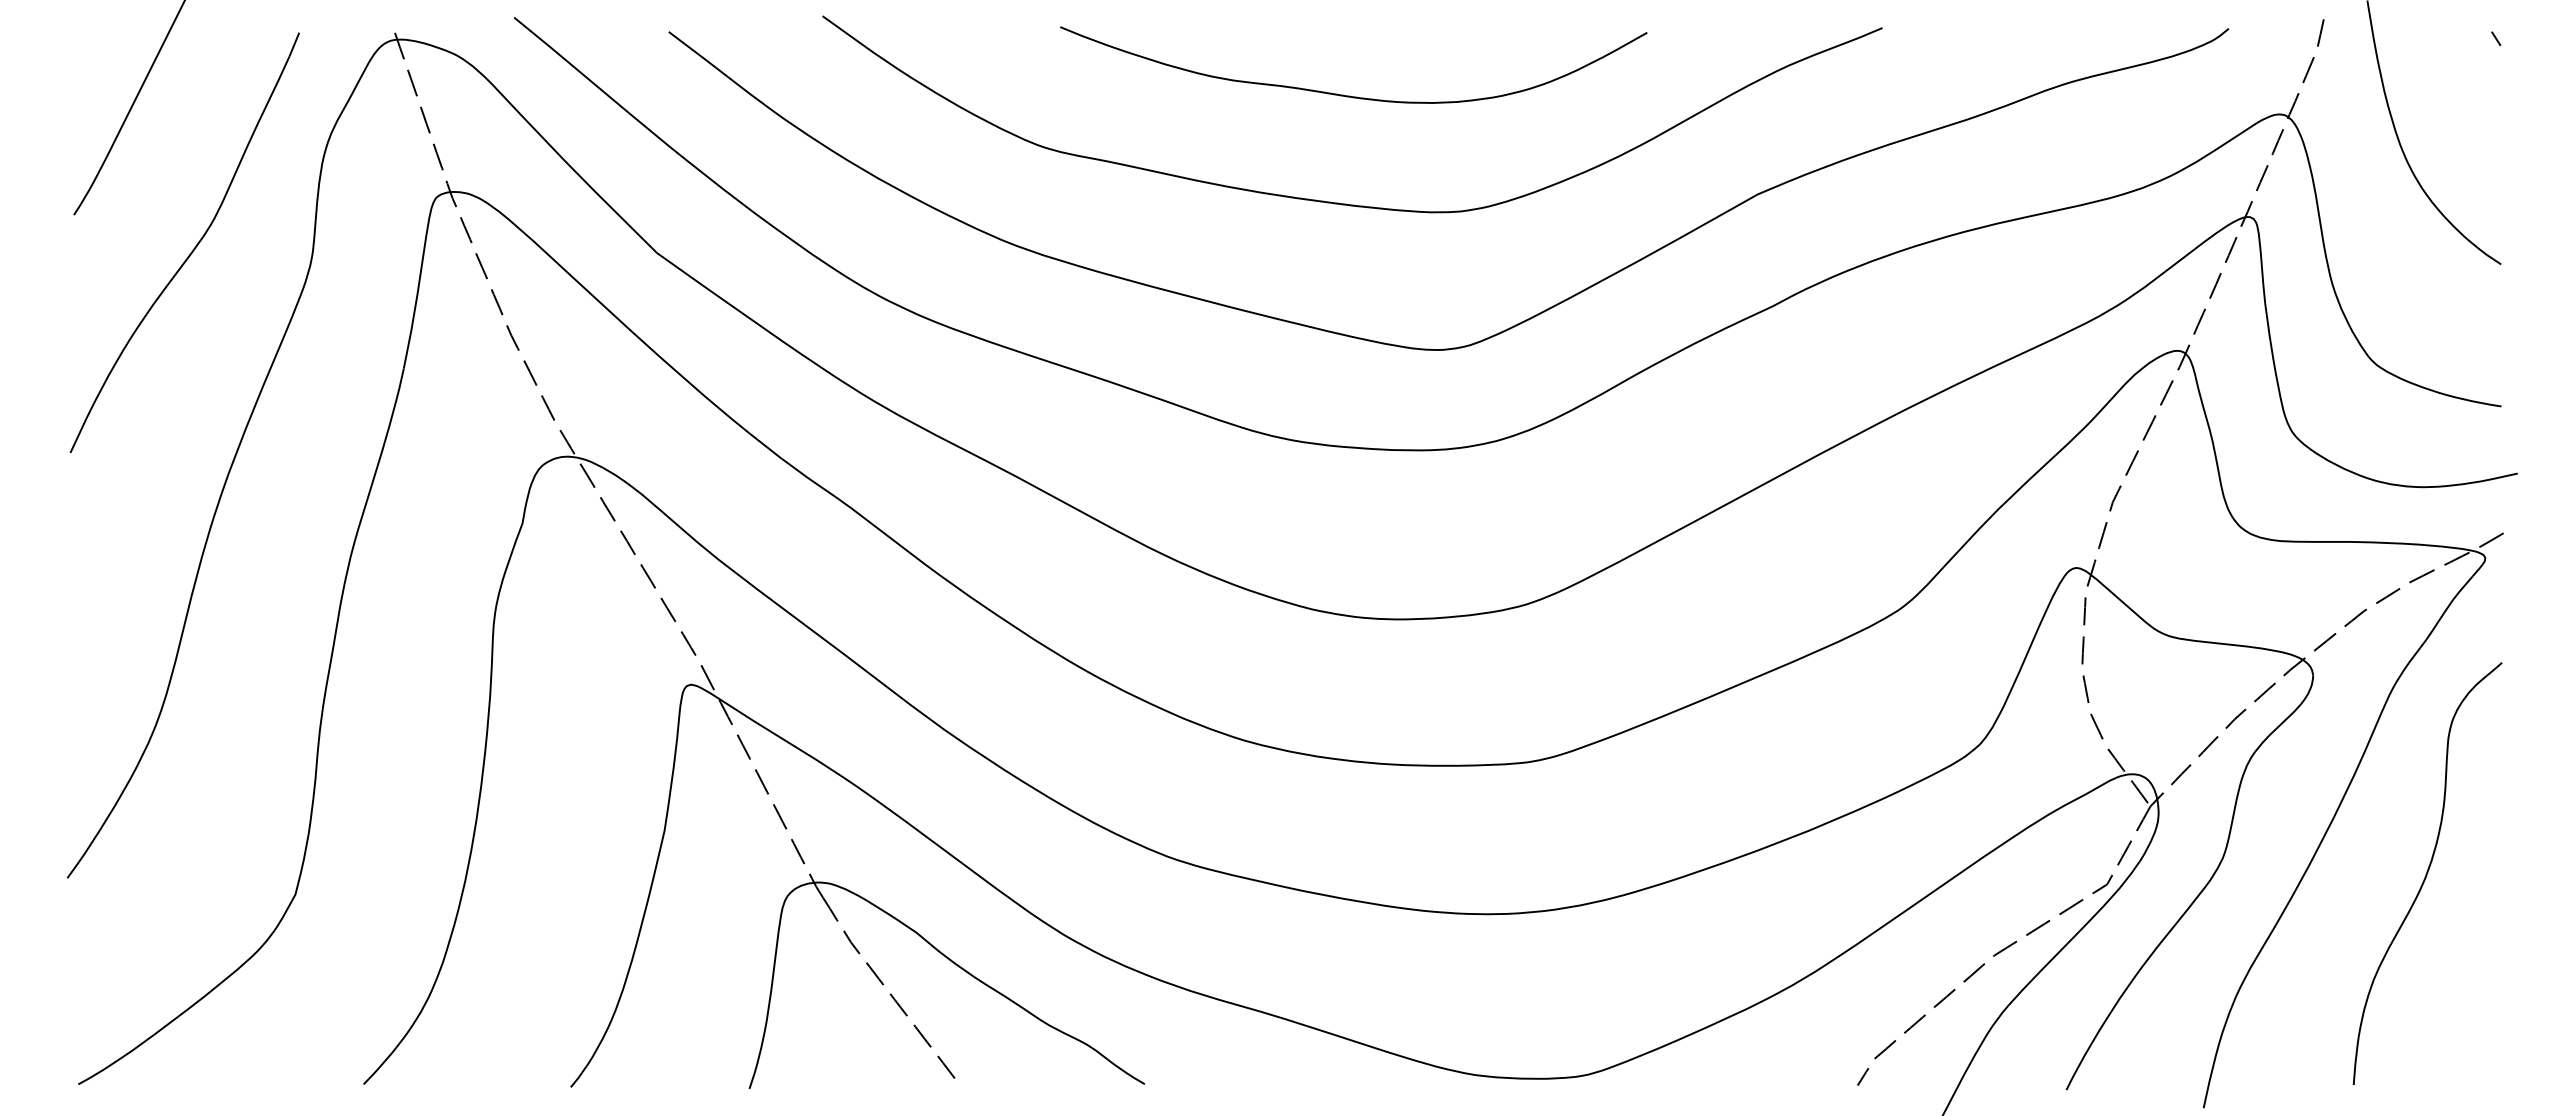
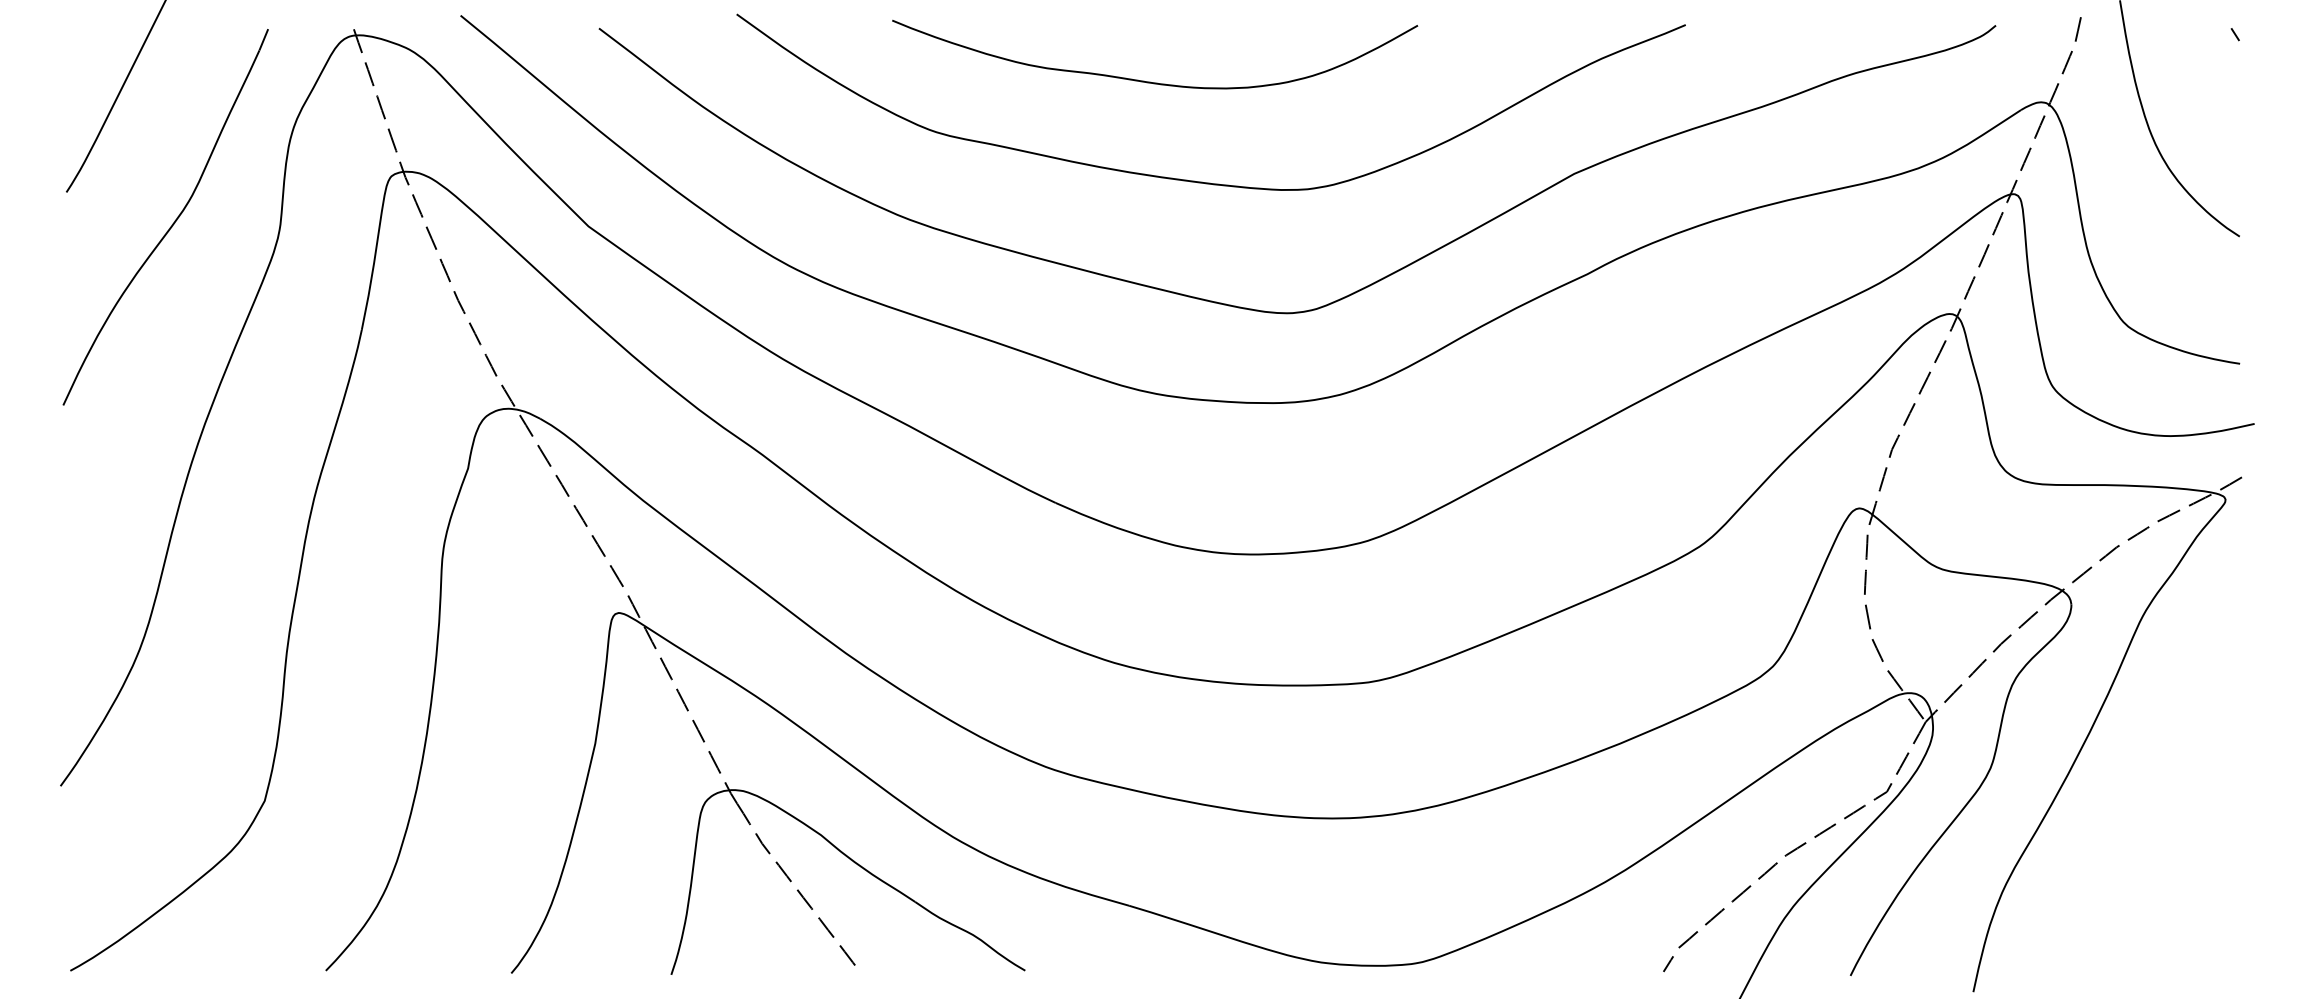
curve: (1350, 95) -> (1152, 81), moved
curve: (2427, 873) -> (2173, 781), removed

